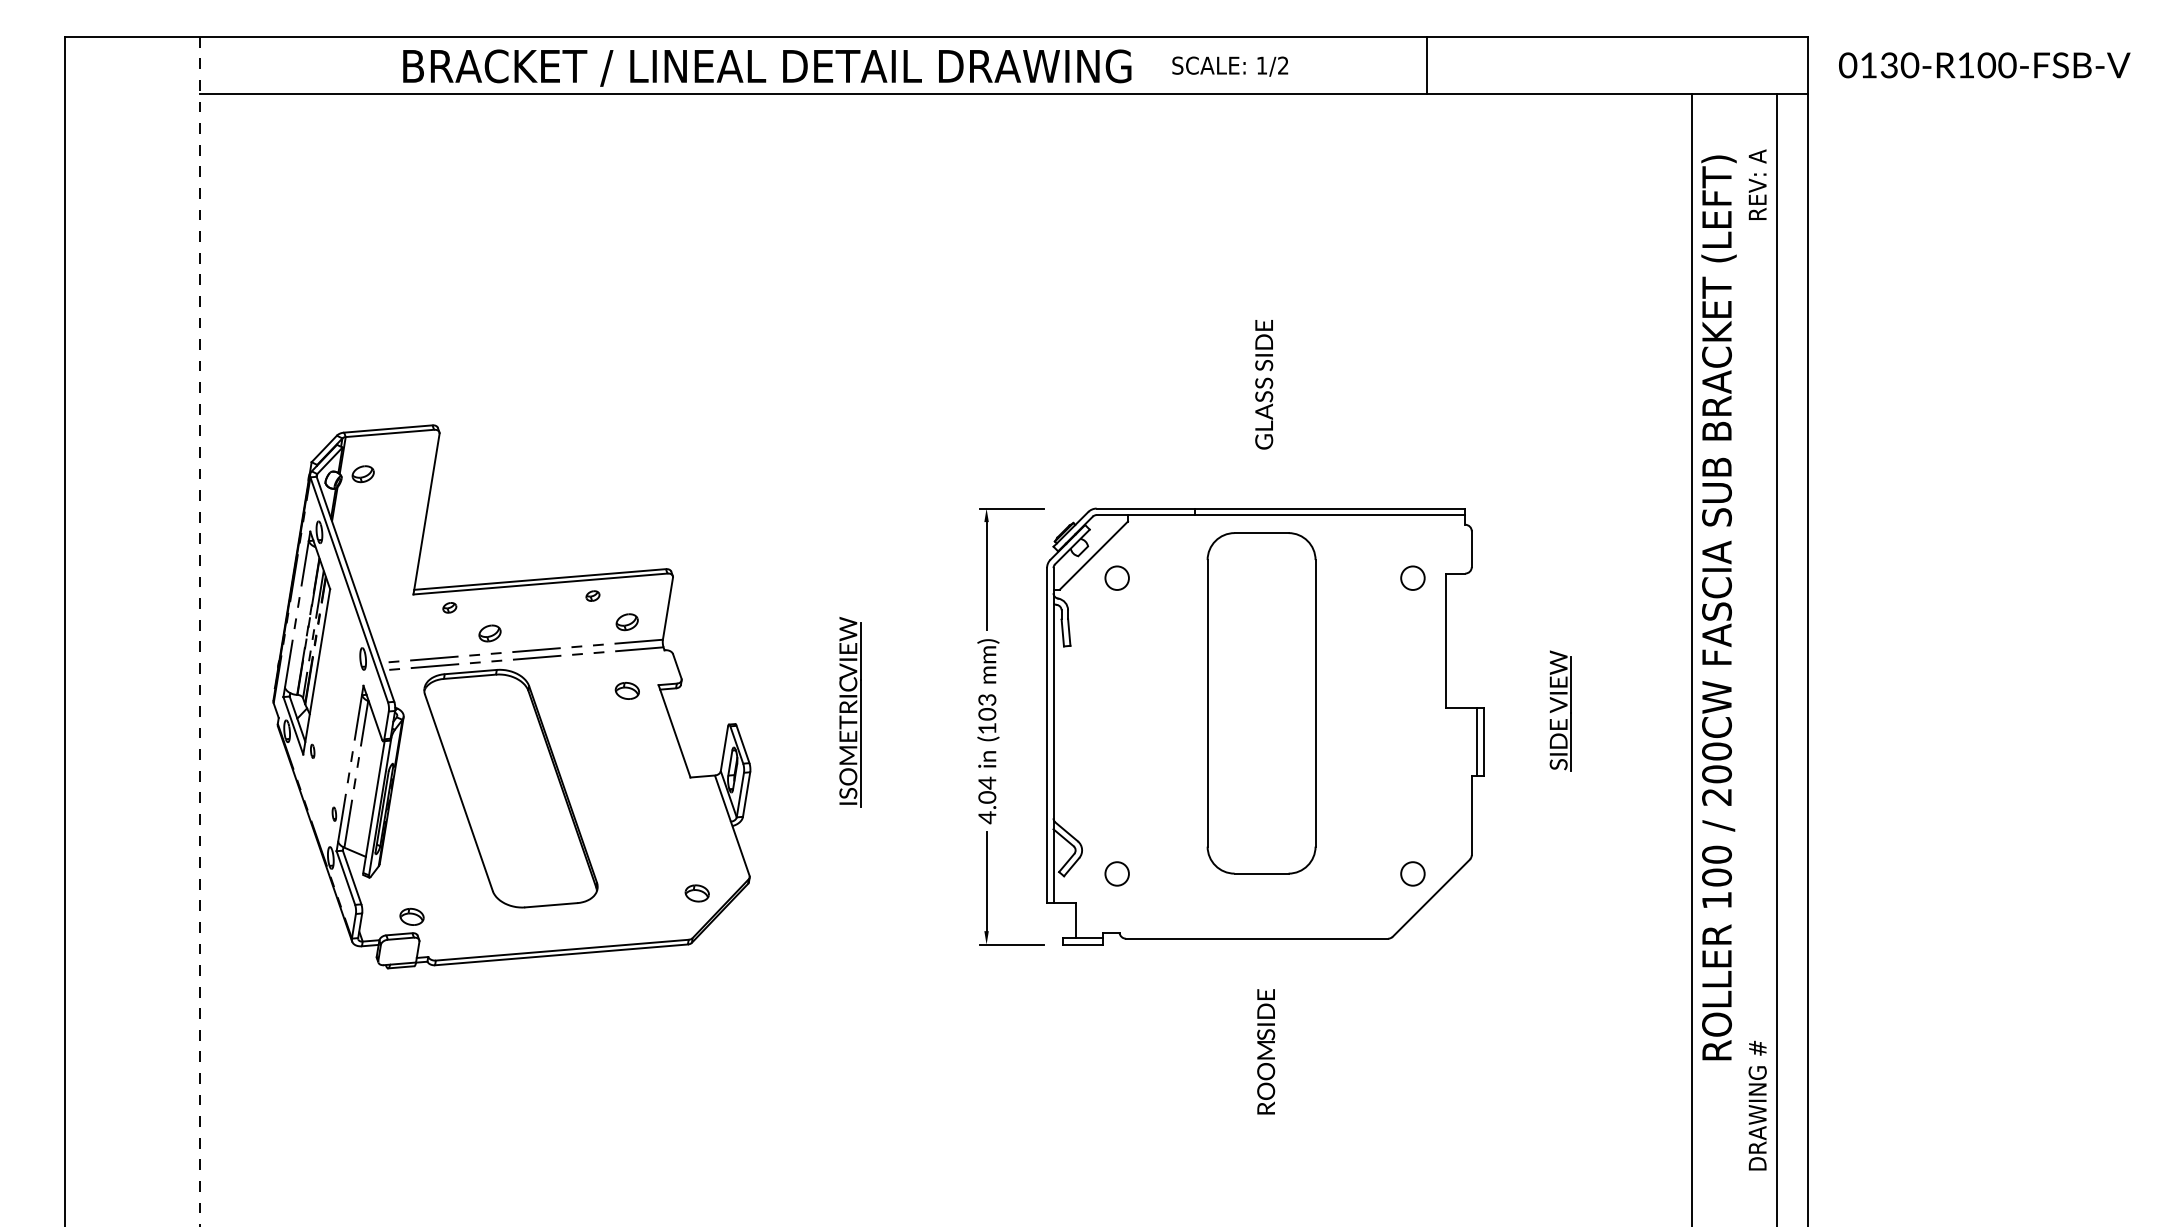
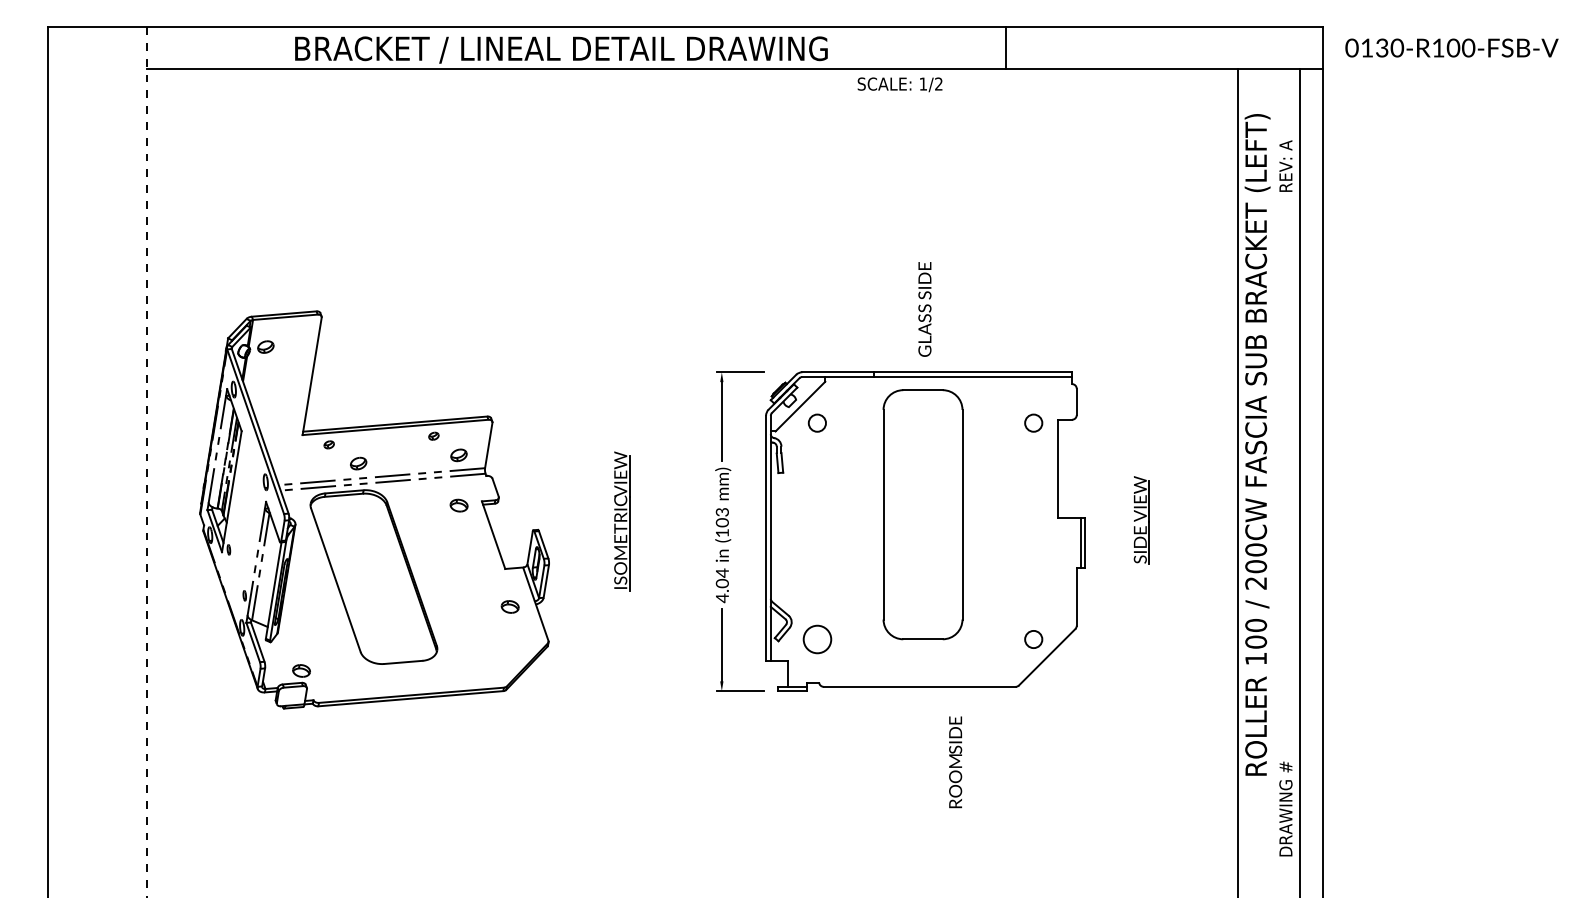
line: (1427, 64) -> (1006, 47), moved
text: (1230, 66) -> (900, 84), moved
text: (1757, 184) -> (1285, 165), moved
text: (1264, 384) -> (925, 309), moved
circle: (1116, 873) -> (816, 639), size x1.6
part: (696, 893) -> (509, 607), moved
text: (1266, 1051) -> (955, 762), moved

